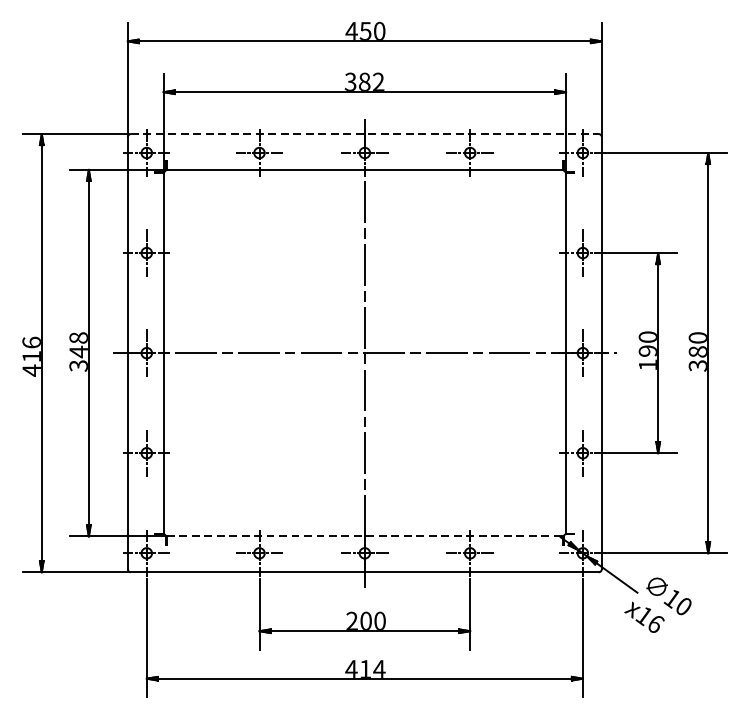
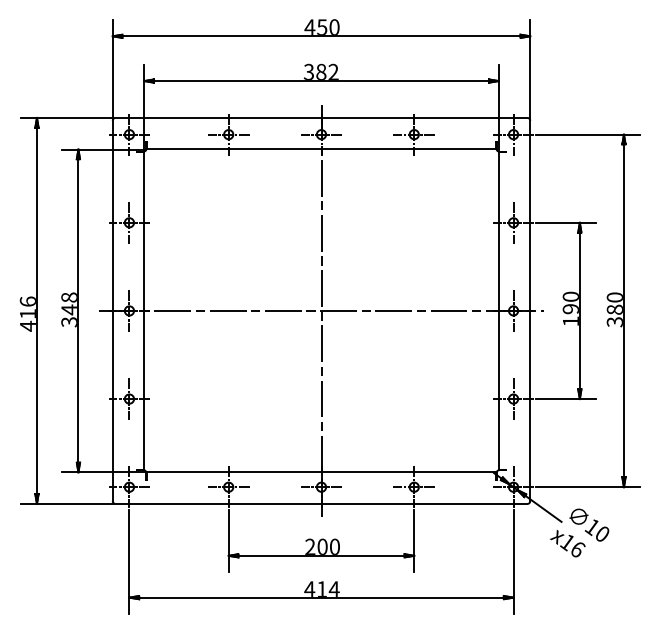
line: (364, 133) -> (321, 117), dashed -> solid
line: (364, 536) -> (321, 472), dashed -> solid

